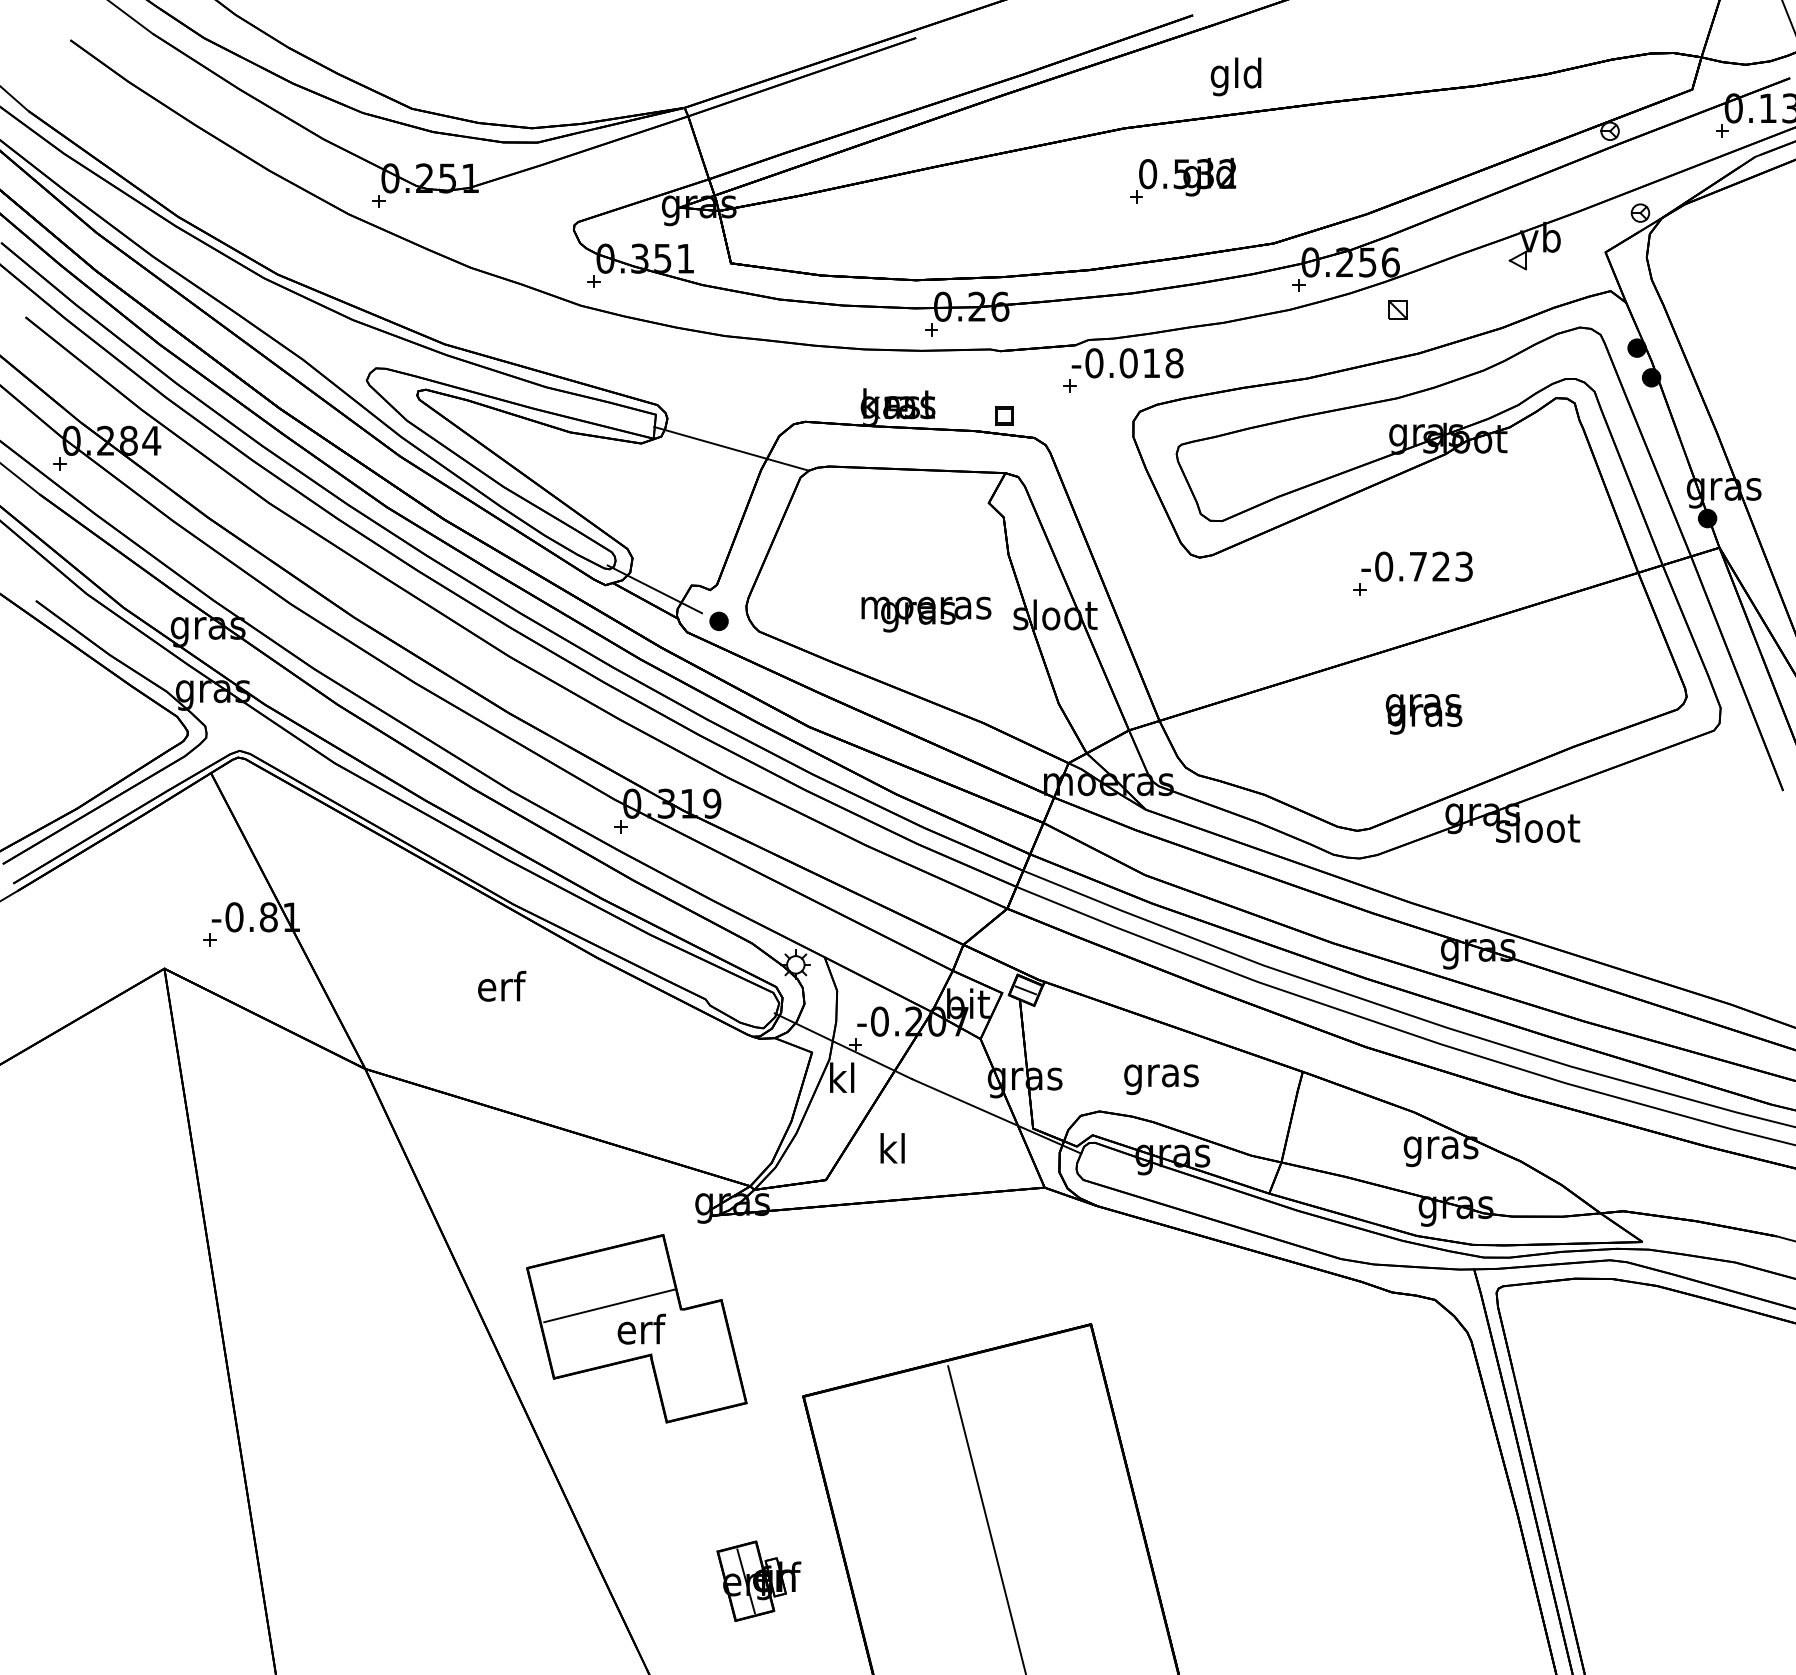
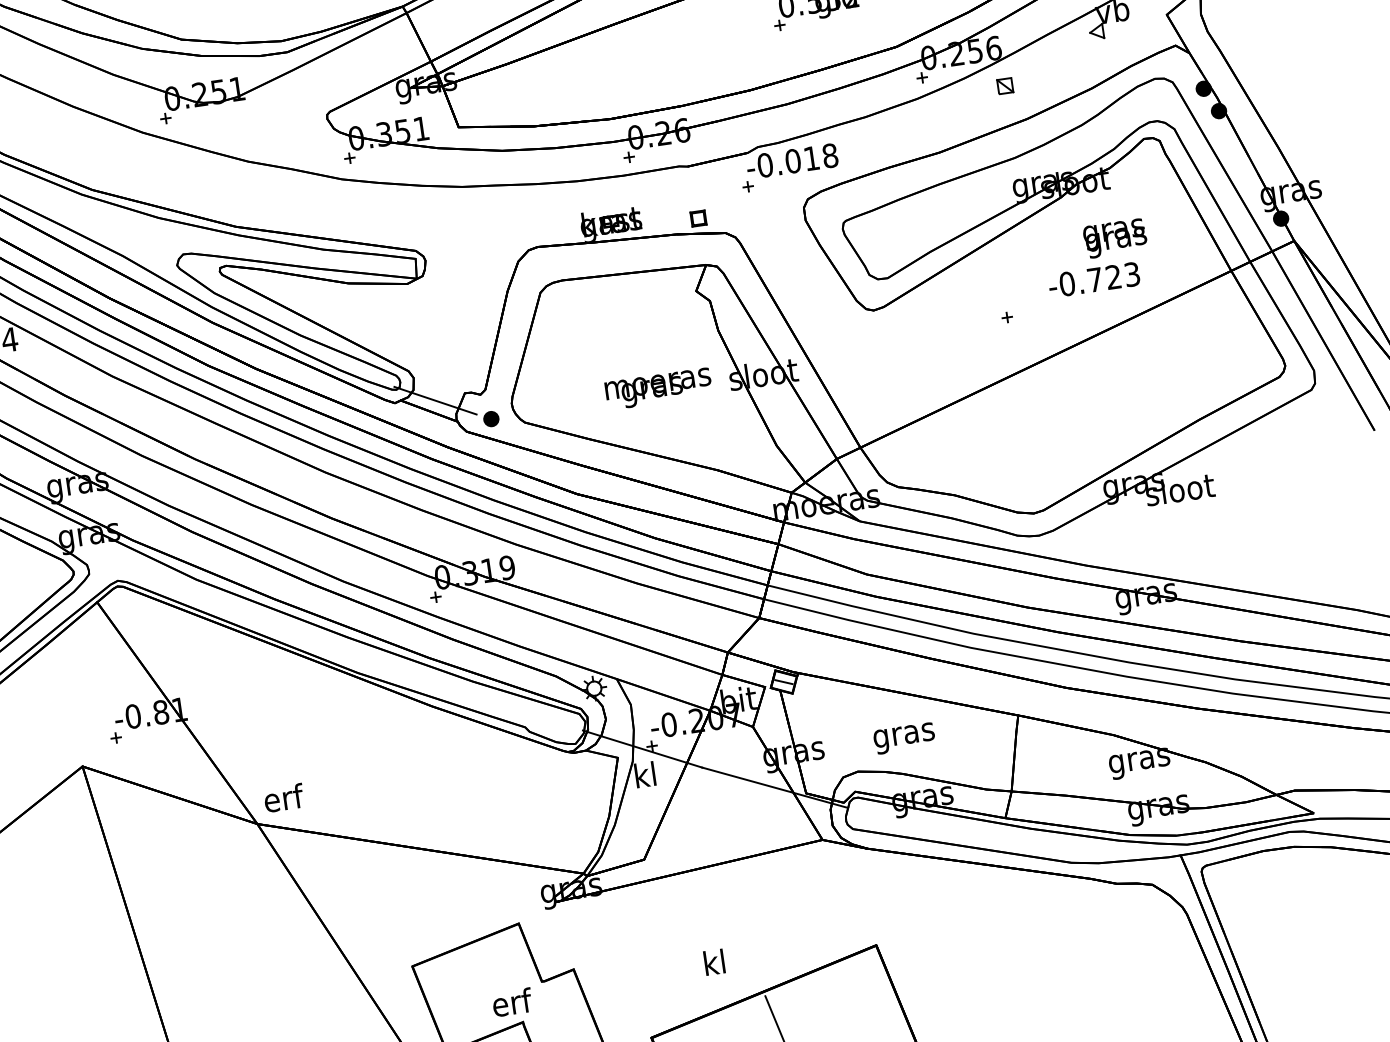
line: (731, 448) -> (481, 277), removed
text: (1416, 566) -> (1093, 279), moved
text: (1423, 714) -> (1114, 238), moved
text: (502, 985) -> (284, 797), moved
text: (892, 1148) -> (714, 962), moved
line: (609, 1305) -> (483, 987), removed

